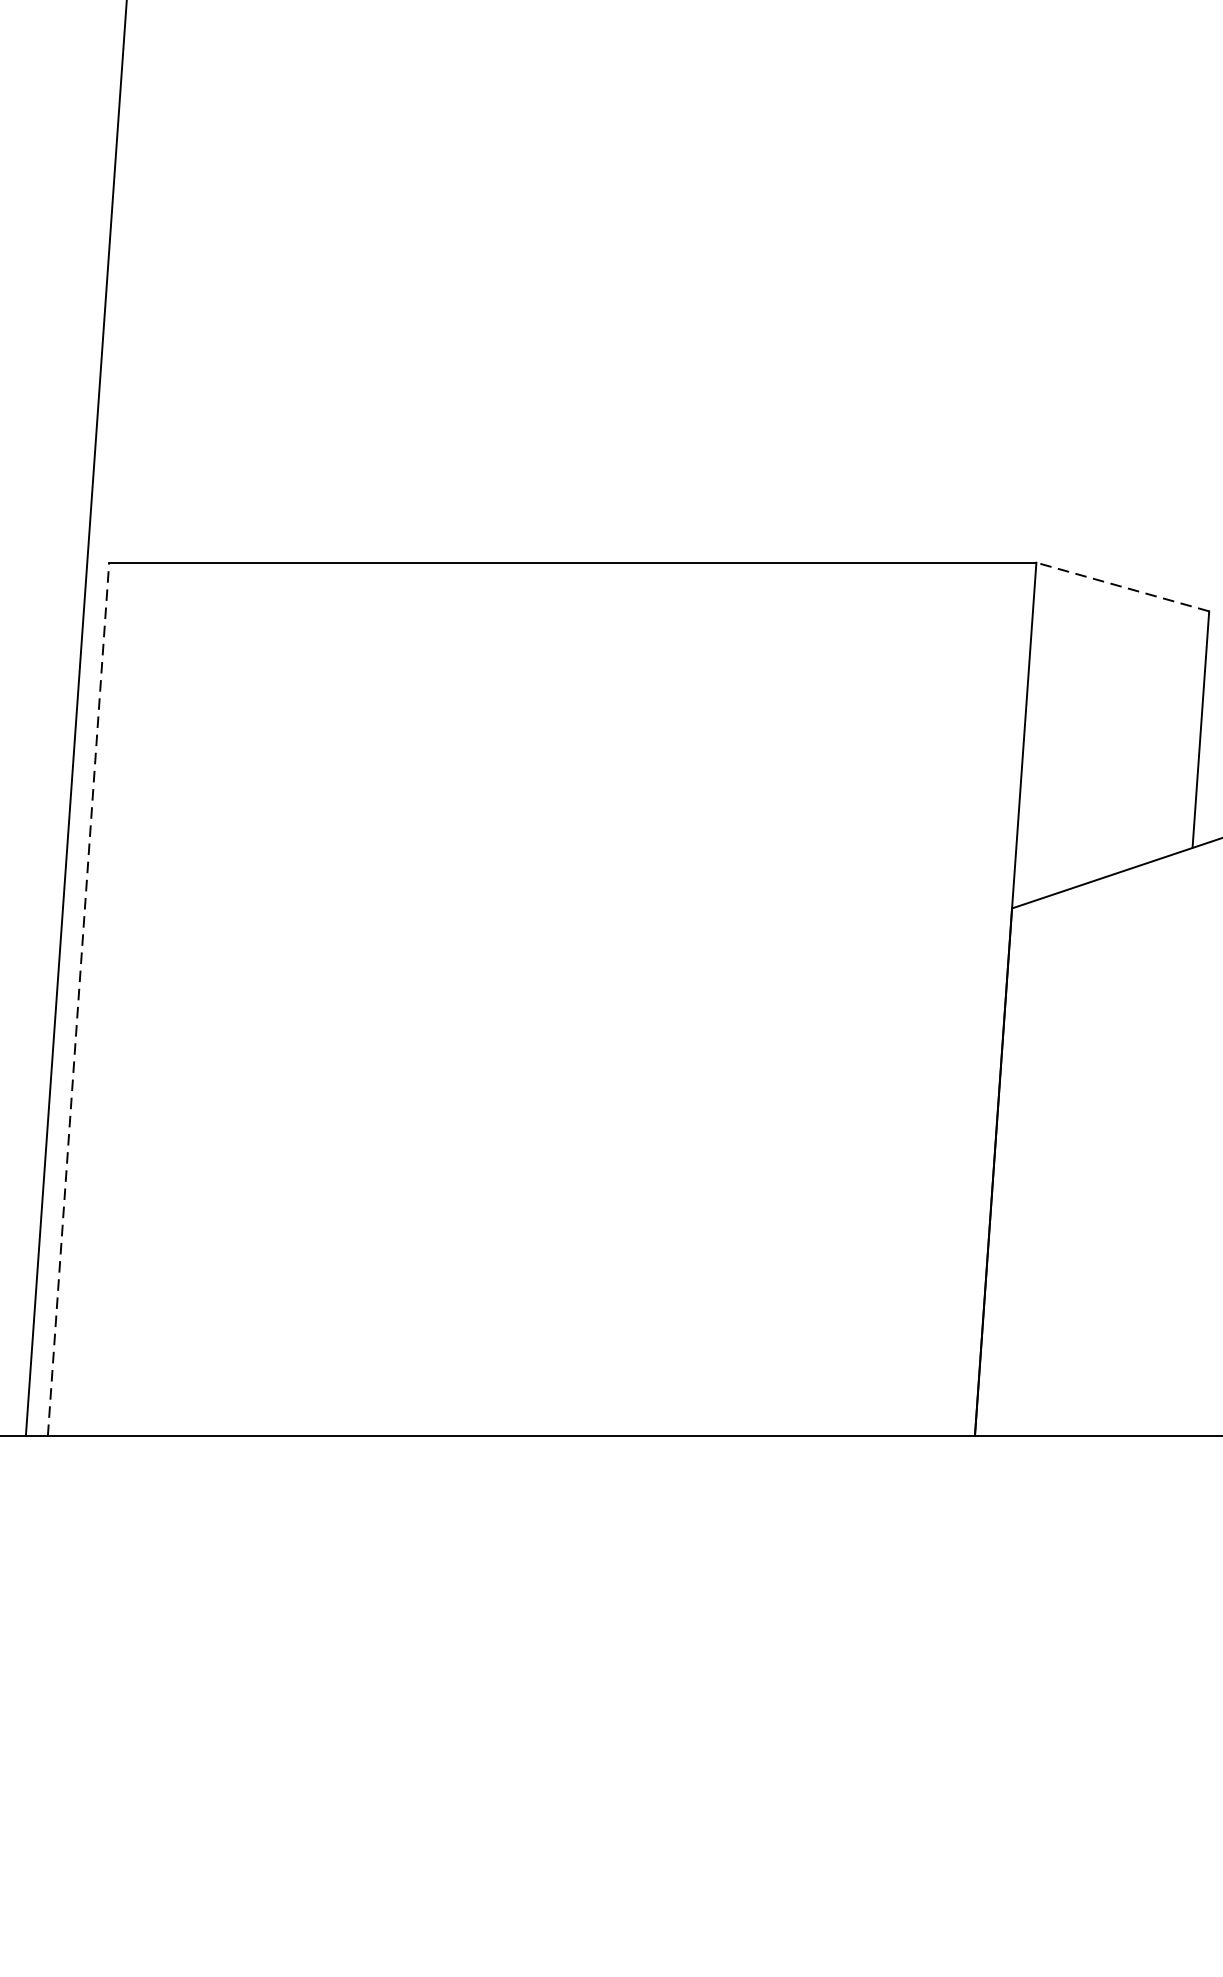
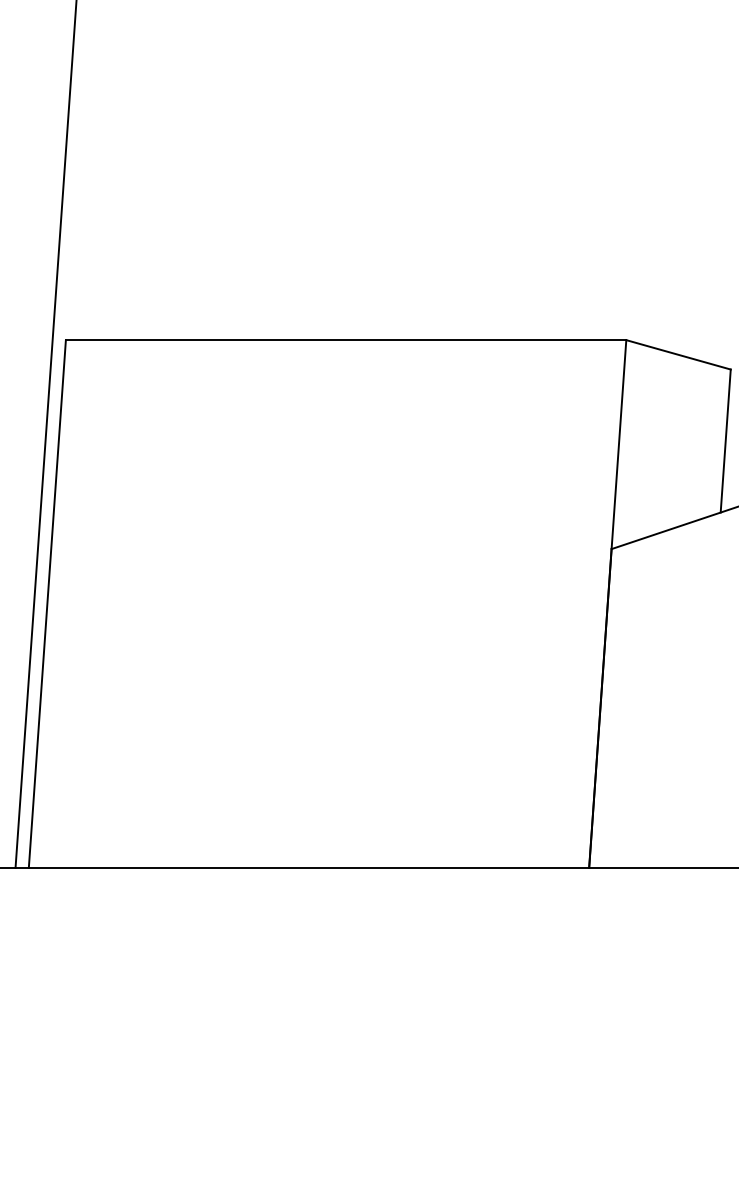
line: (1122, 586) -> (678, 354), dashed -> solid
line: (78, 1000) -> (47, 604), dashed -> solid

